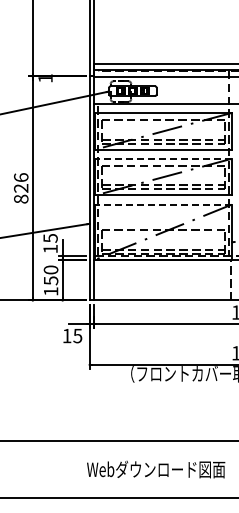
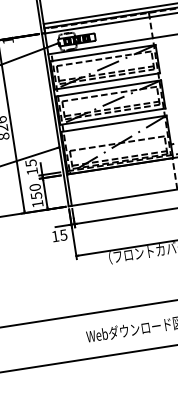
line: (162, 158) -> (107, 88), dashed -> solid
line: (162, 204) -> (113, 123), dashed -> solid

